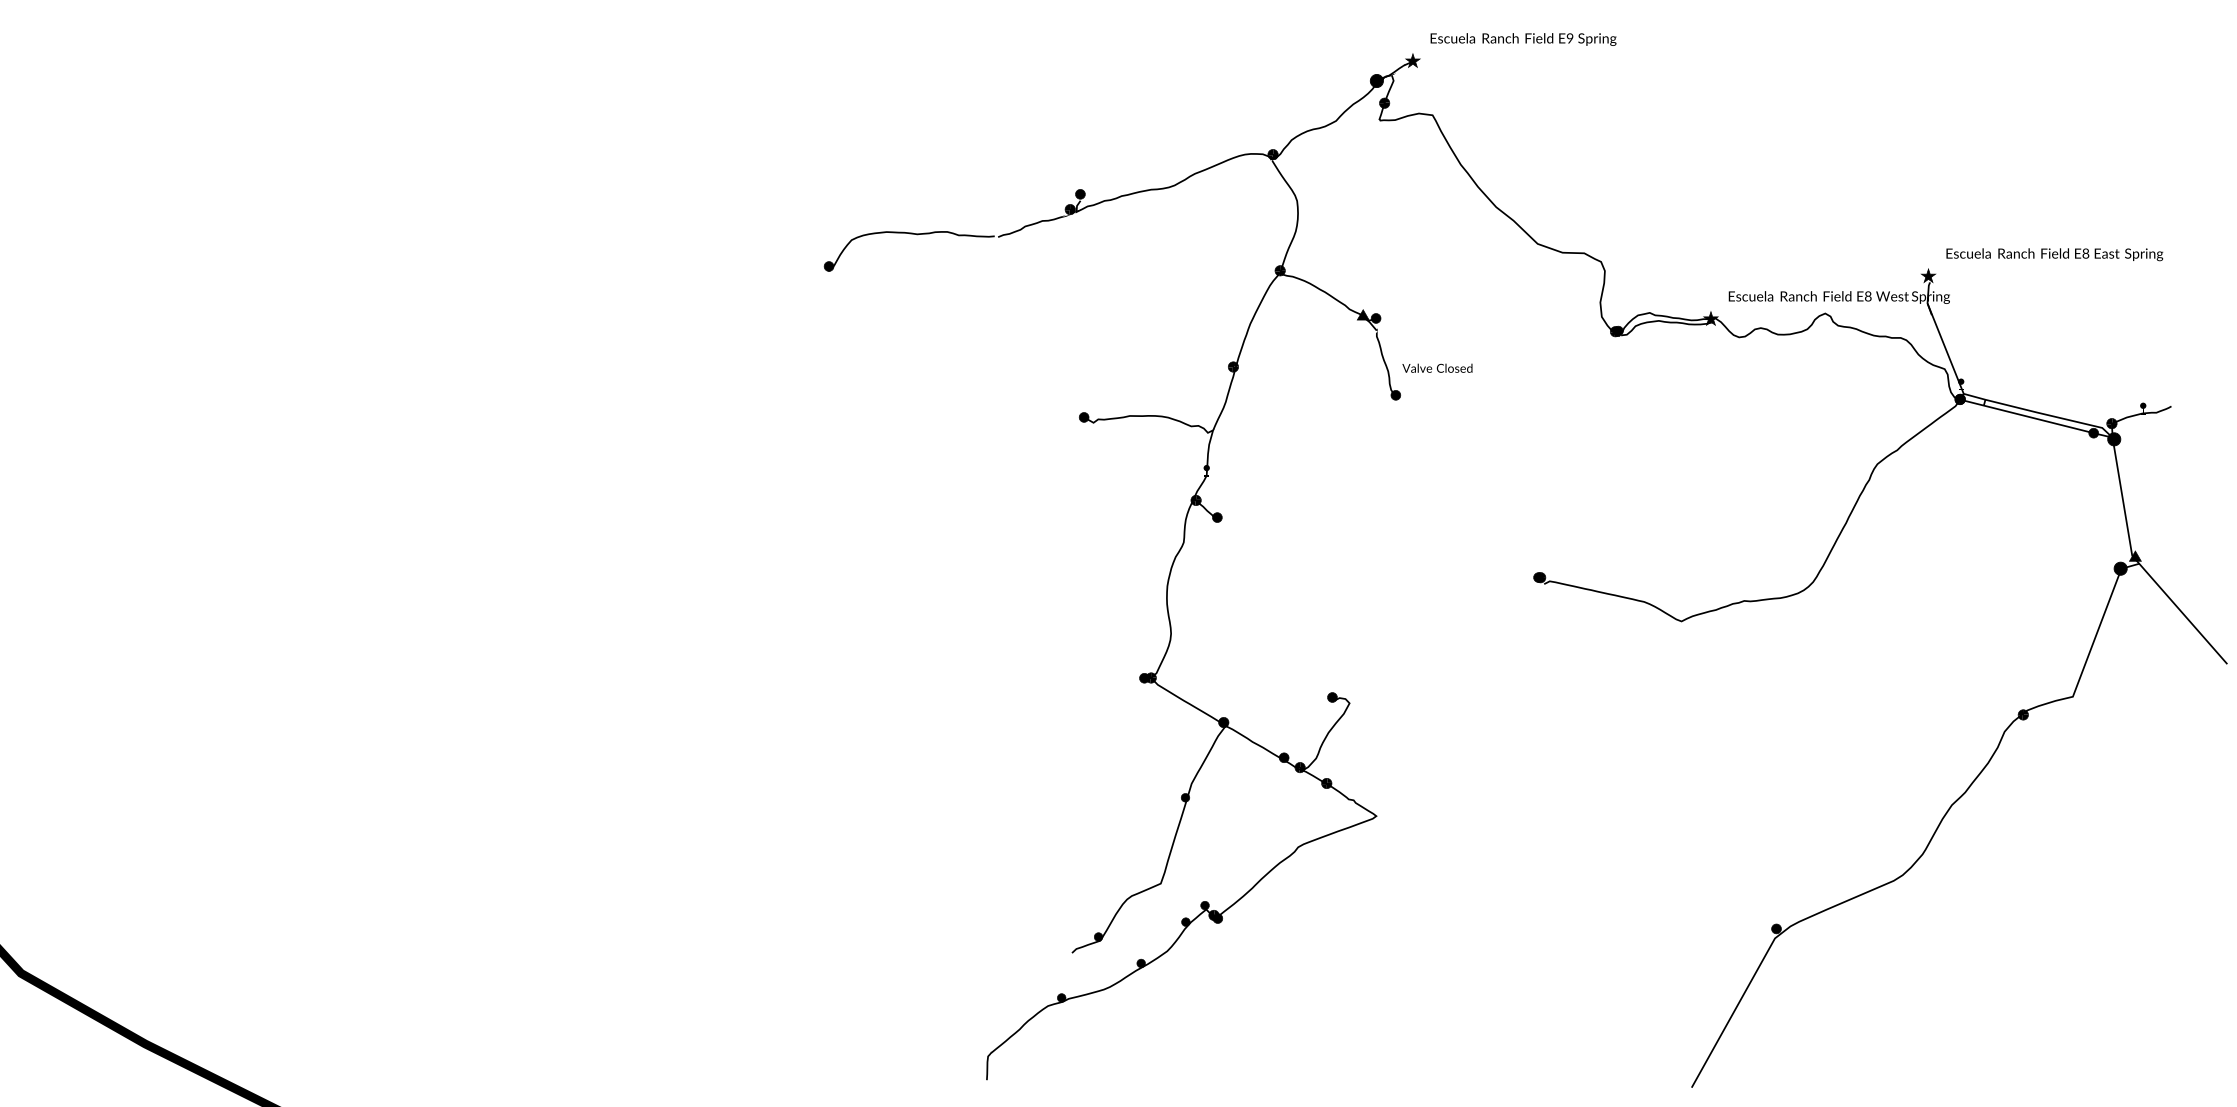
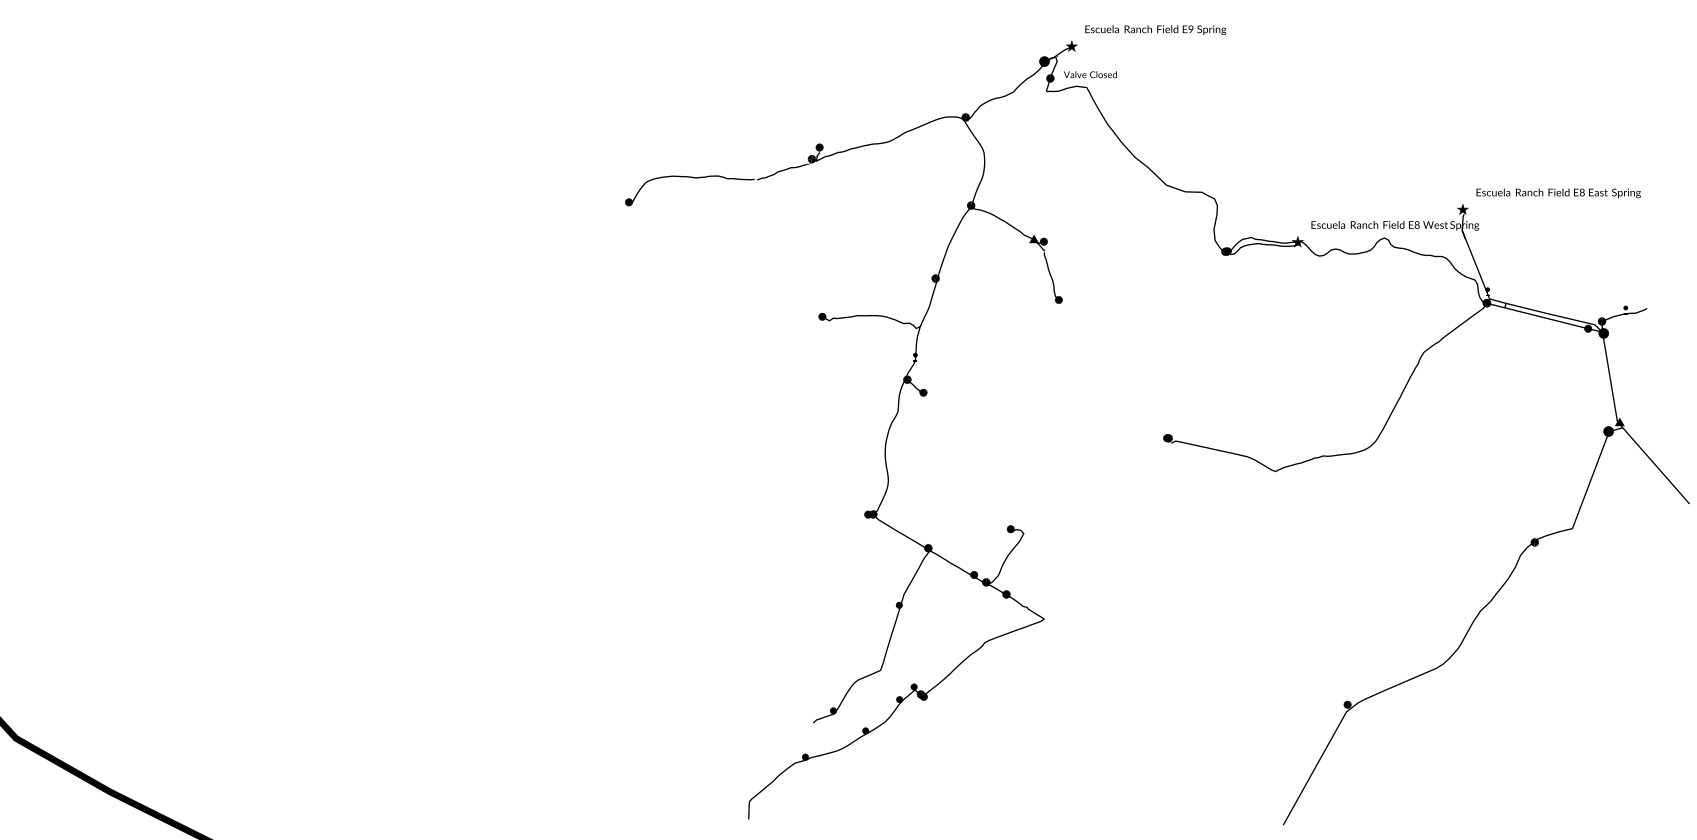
text: (1437, 367) -> (1090, 74), moved

